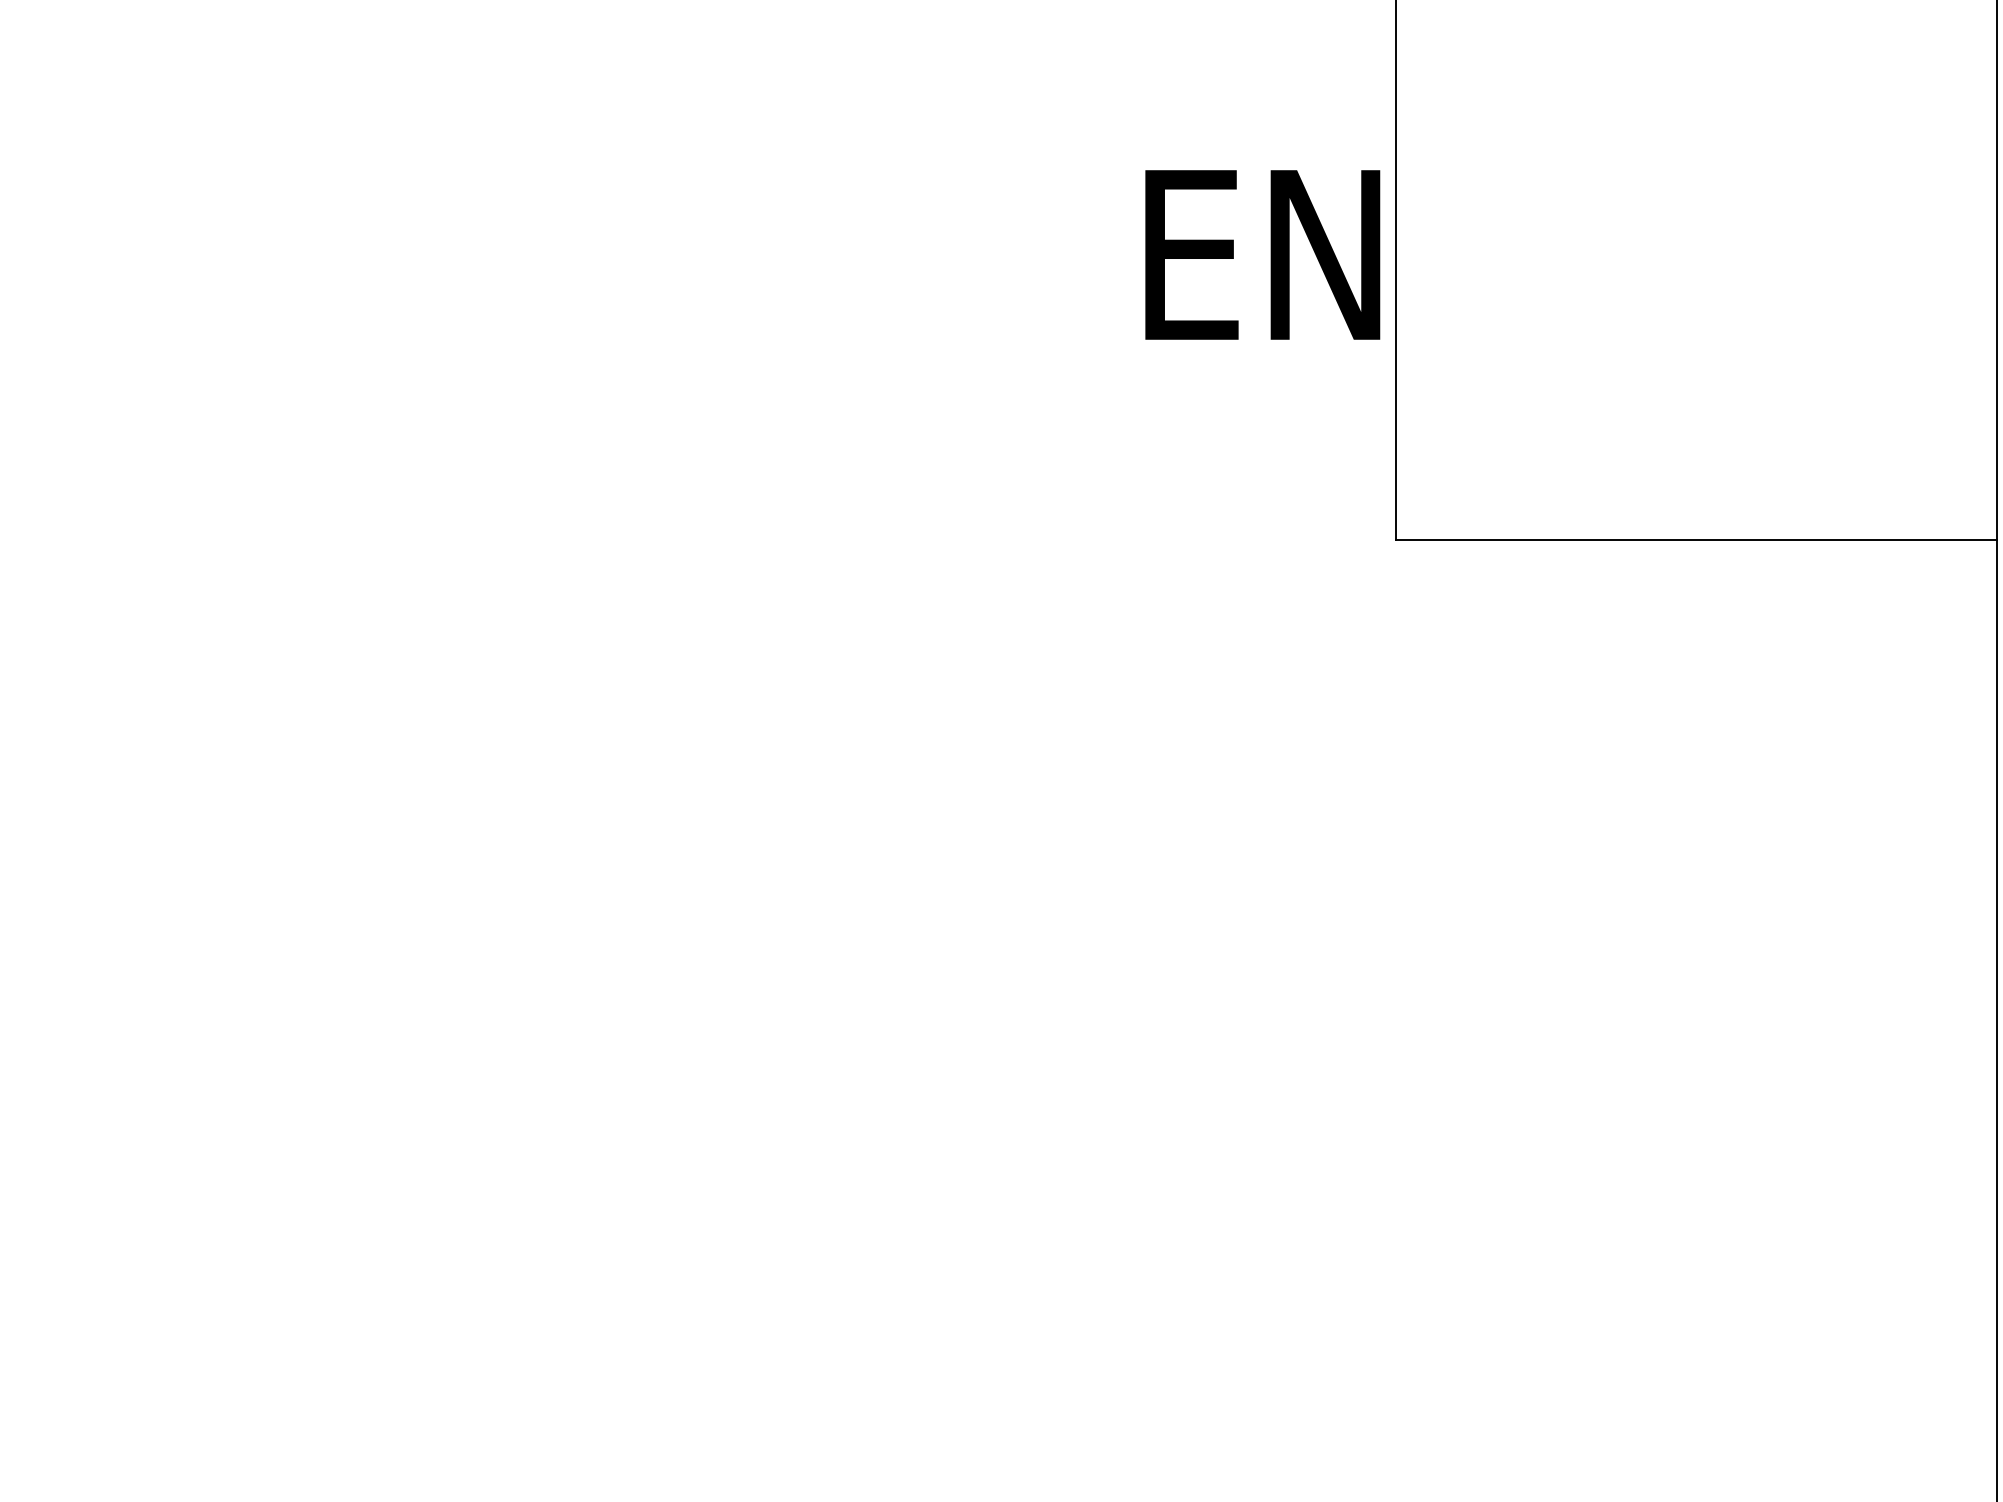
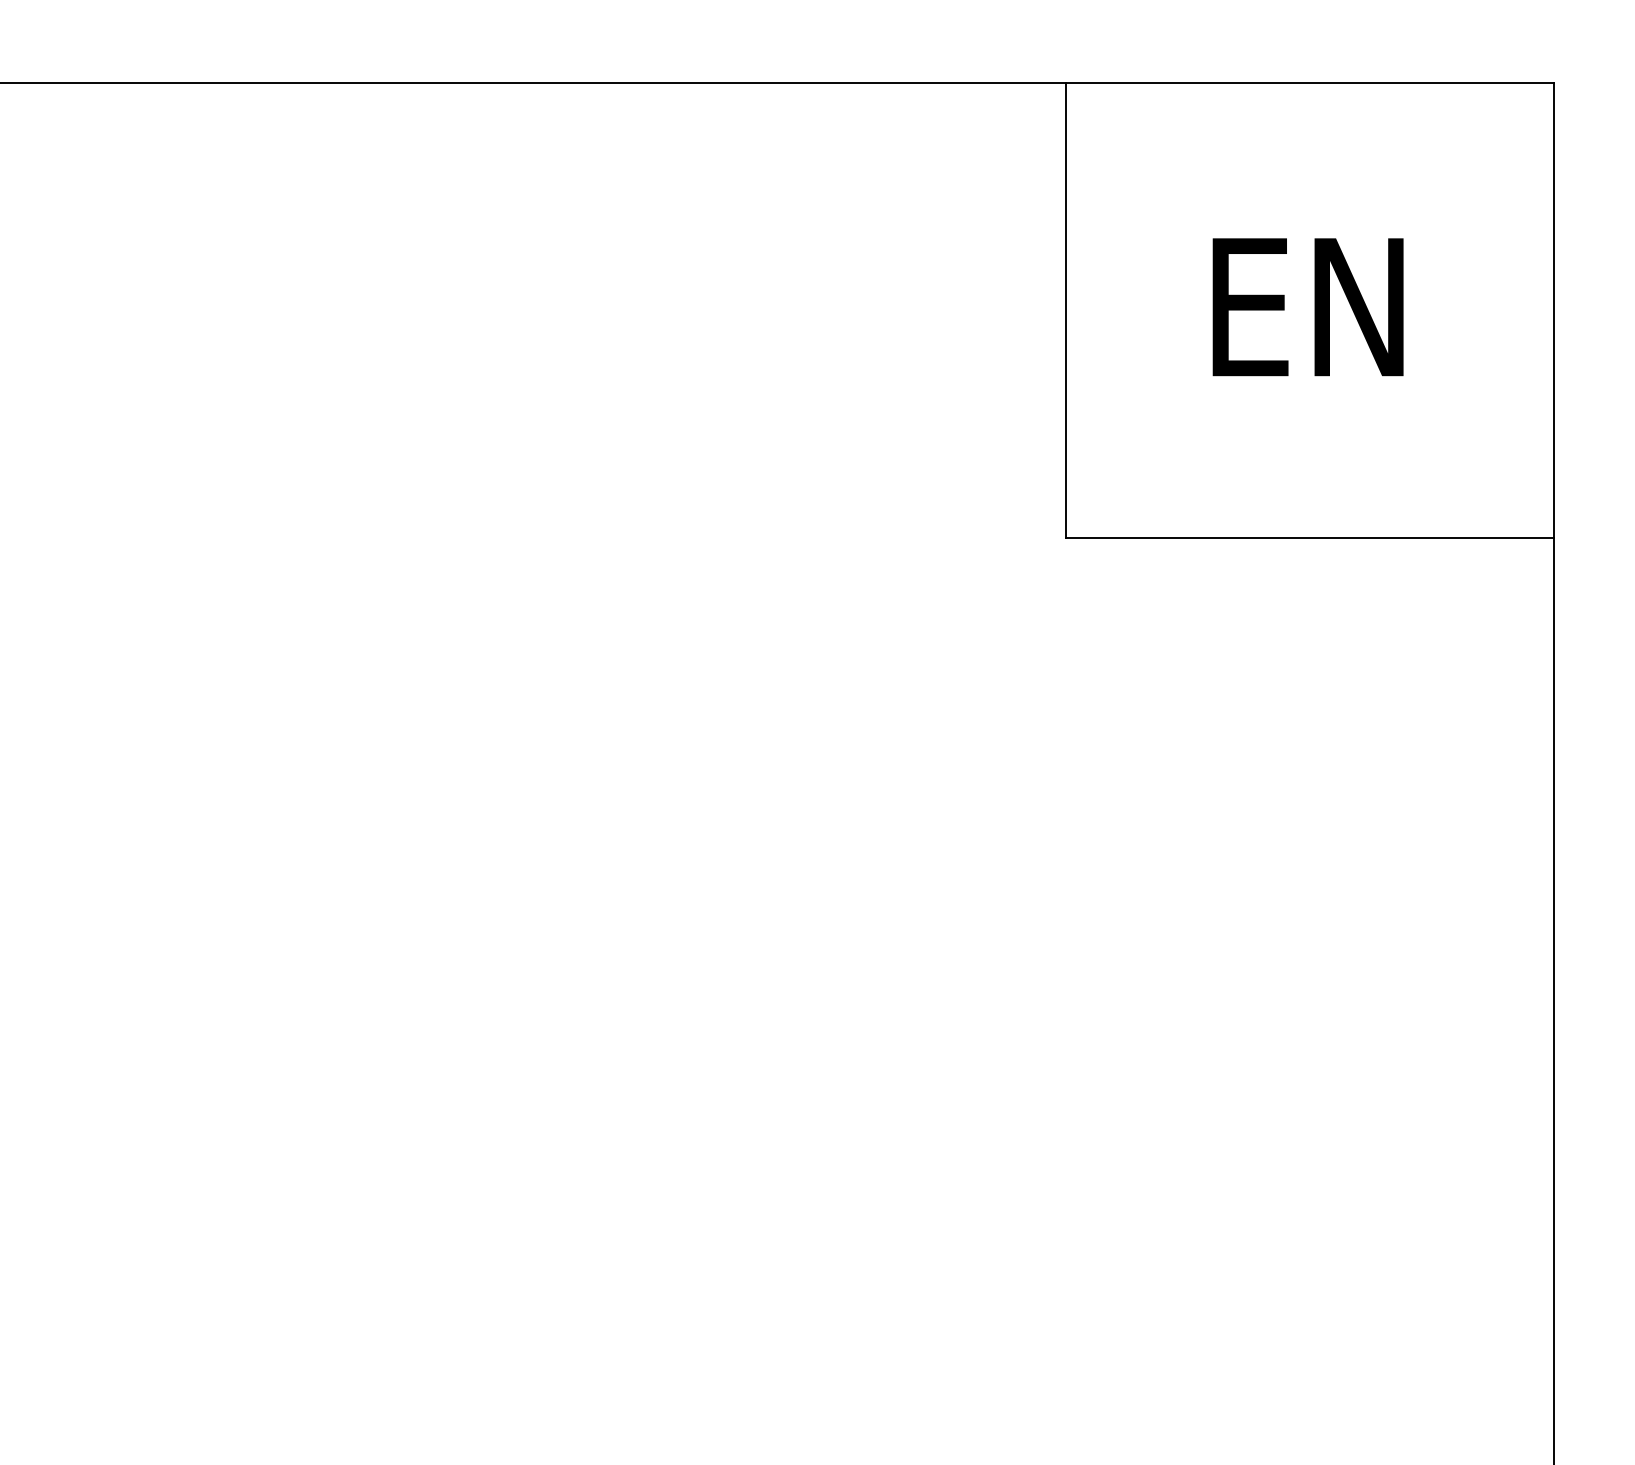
text: (1261, 255) -> (1307, 307), moved

